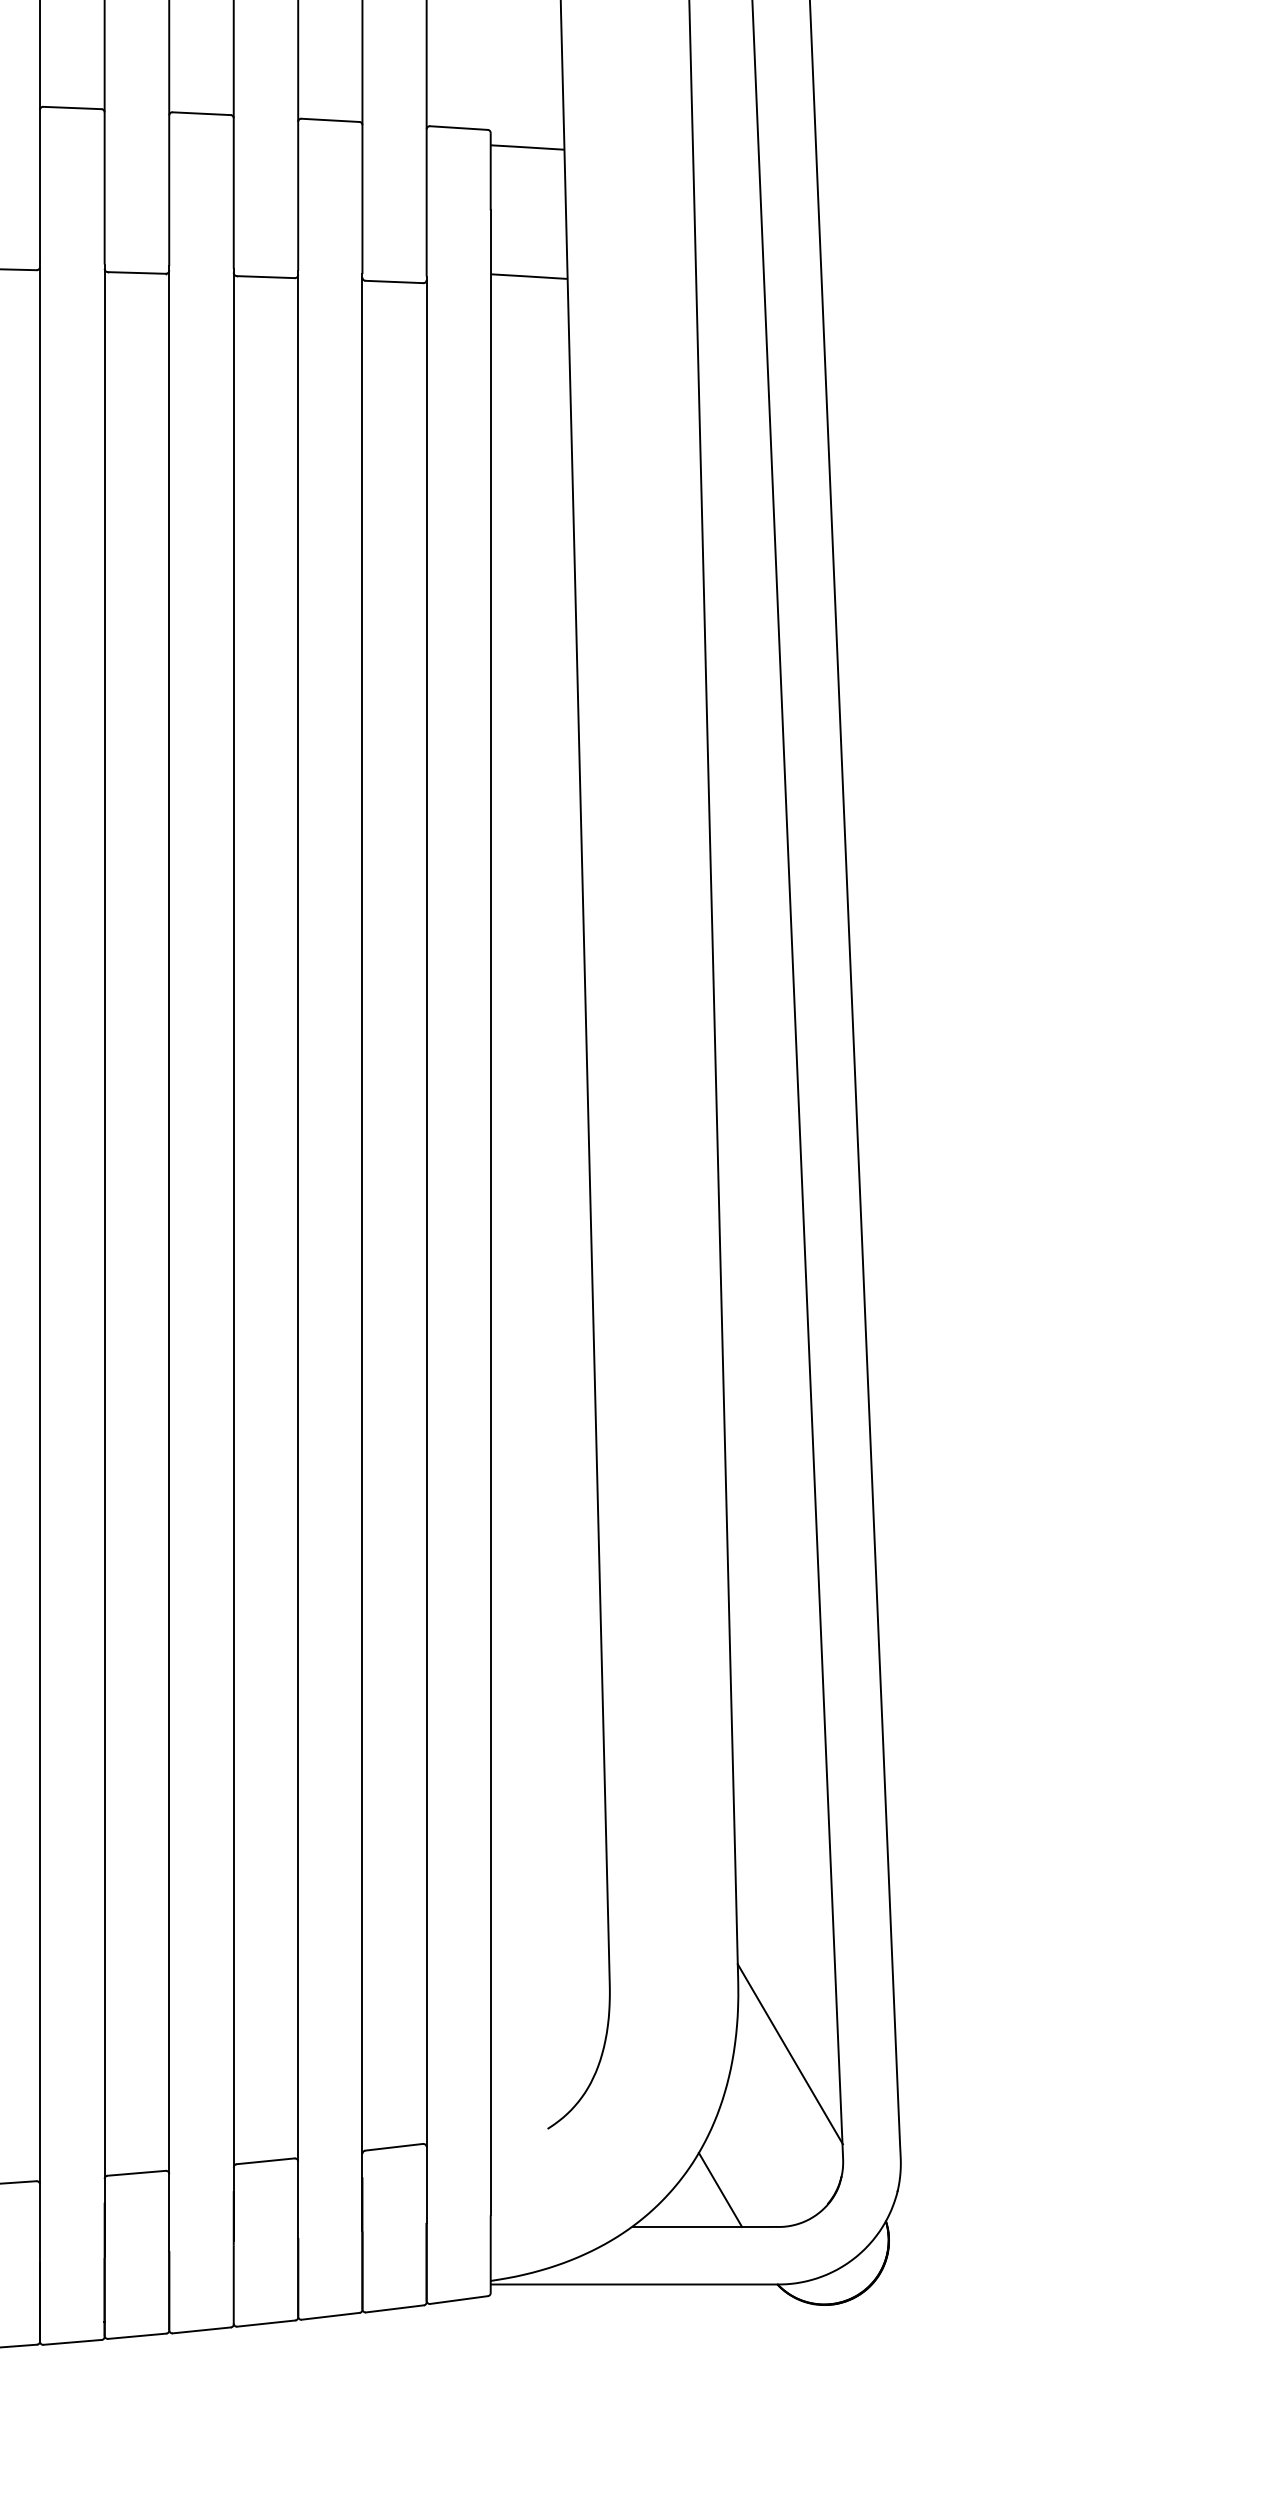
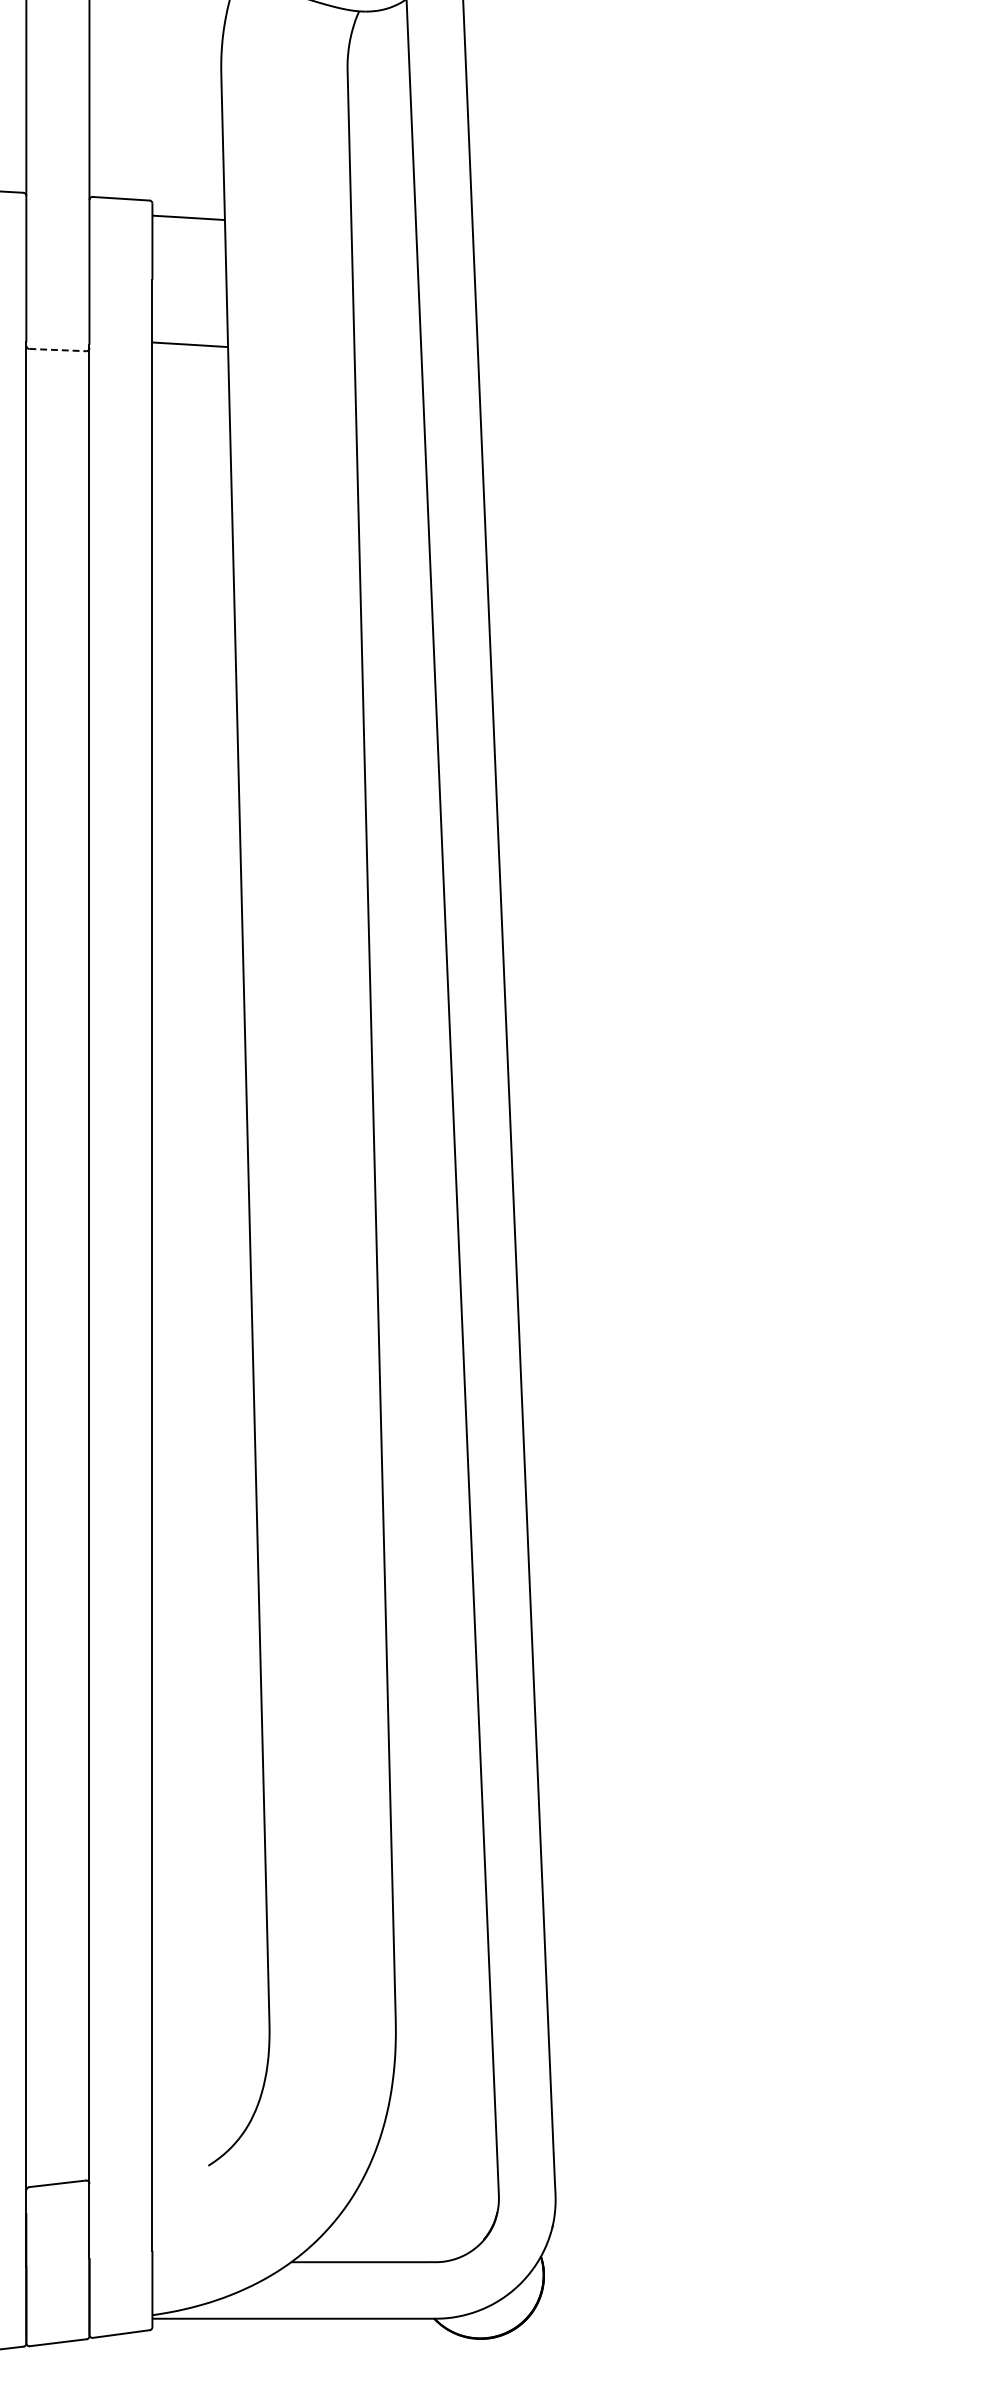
line: (394, 281) -> (57, 349), solid -> dashed
line: (789, 2054) -> (446, 2092), removed
line: (720, 2189) -> (378, 2225), removed

